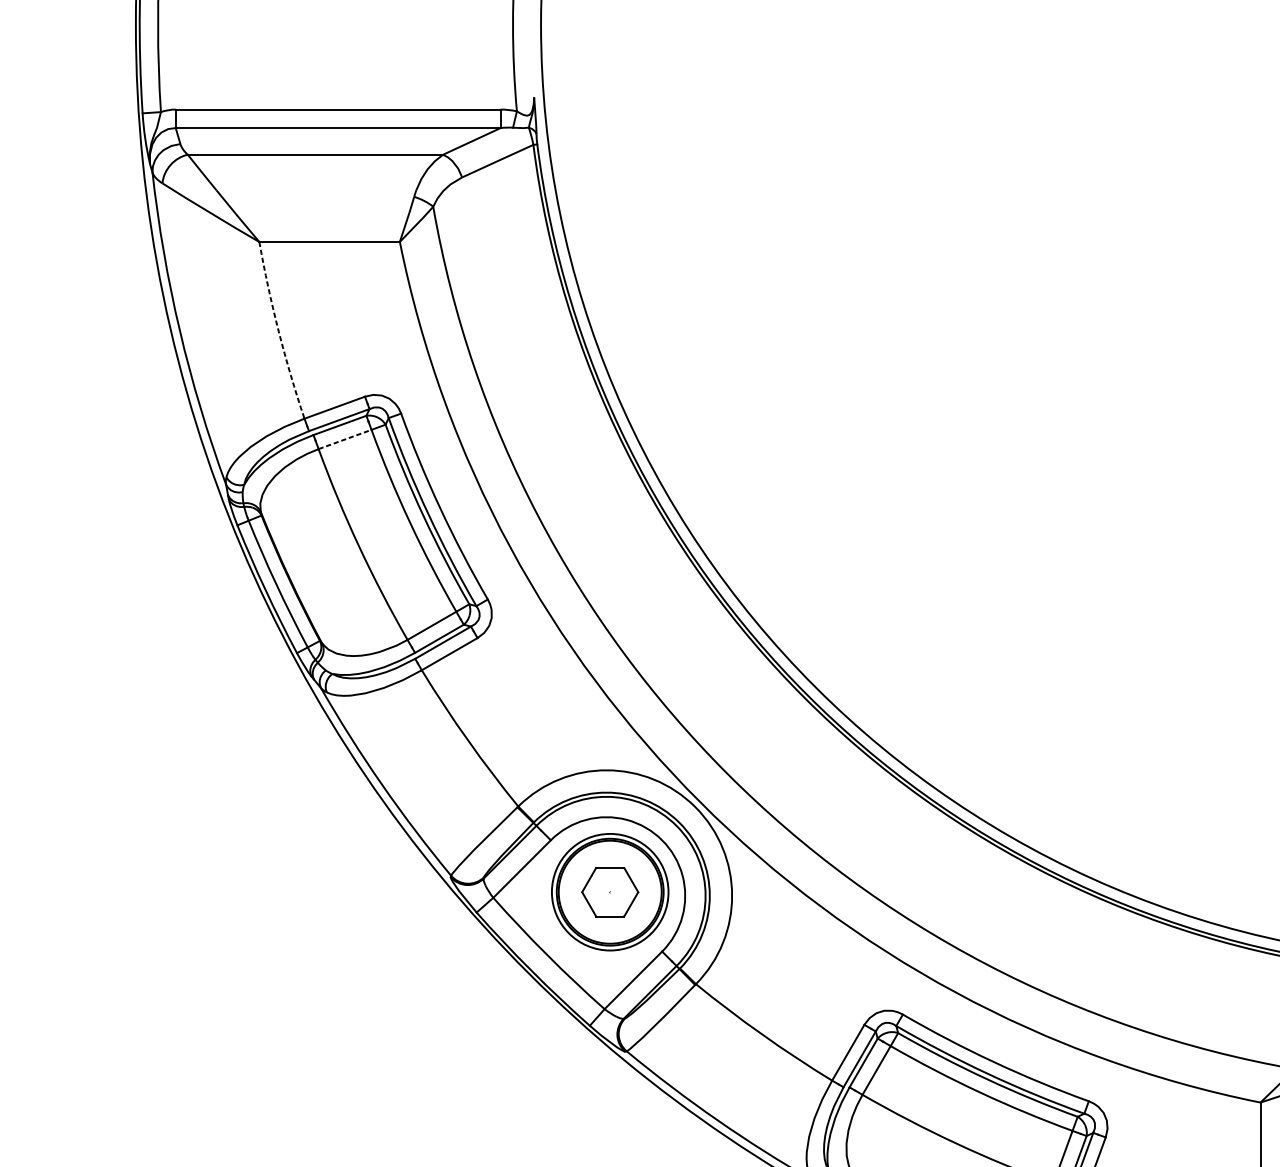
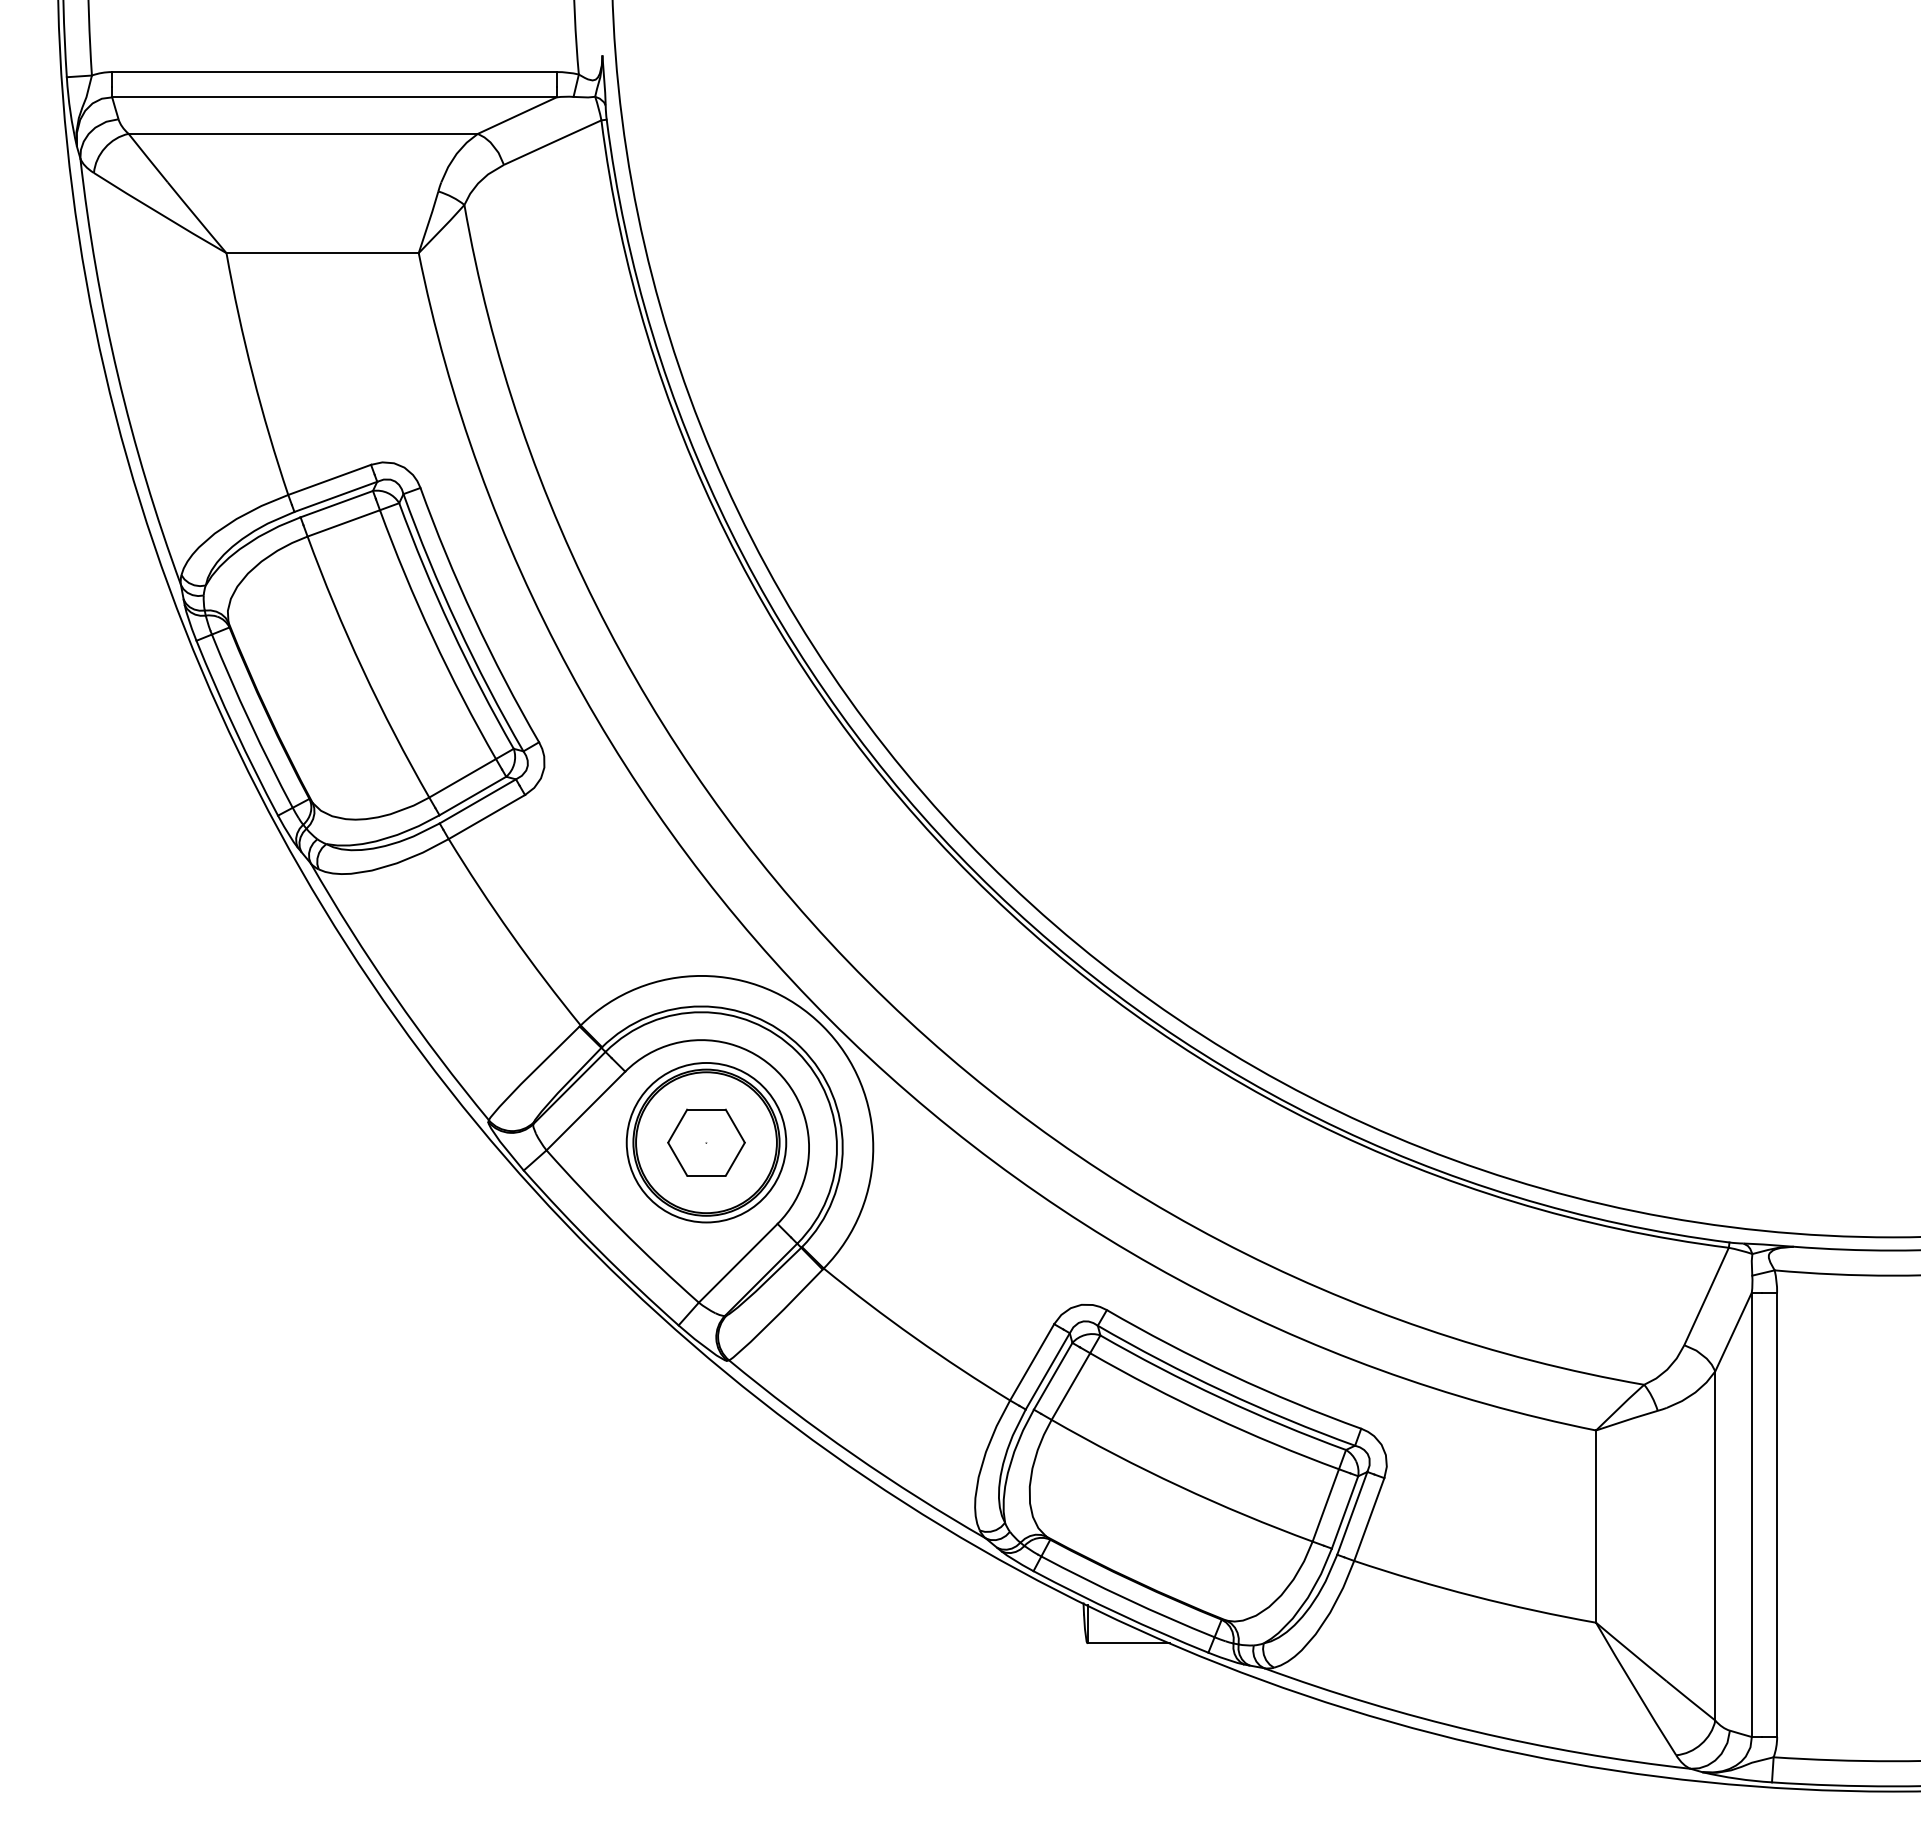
arc: (278, 331) -> (252, 375), dashed -> solid
line: (344, 439) -> (343, 523), dashed -> solid

